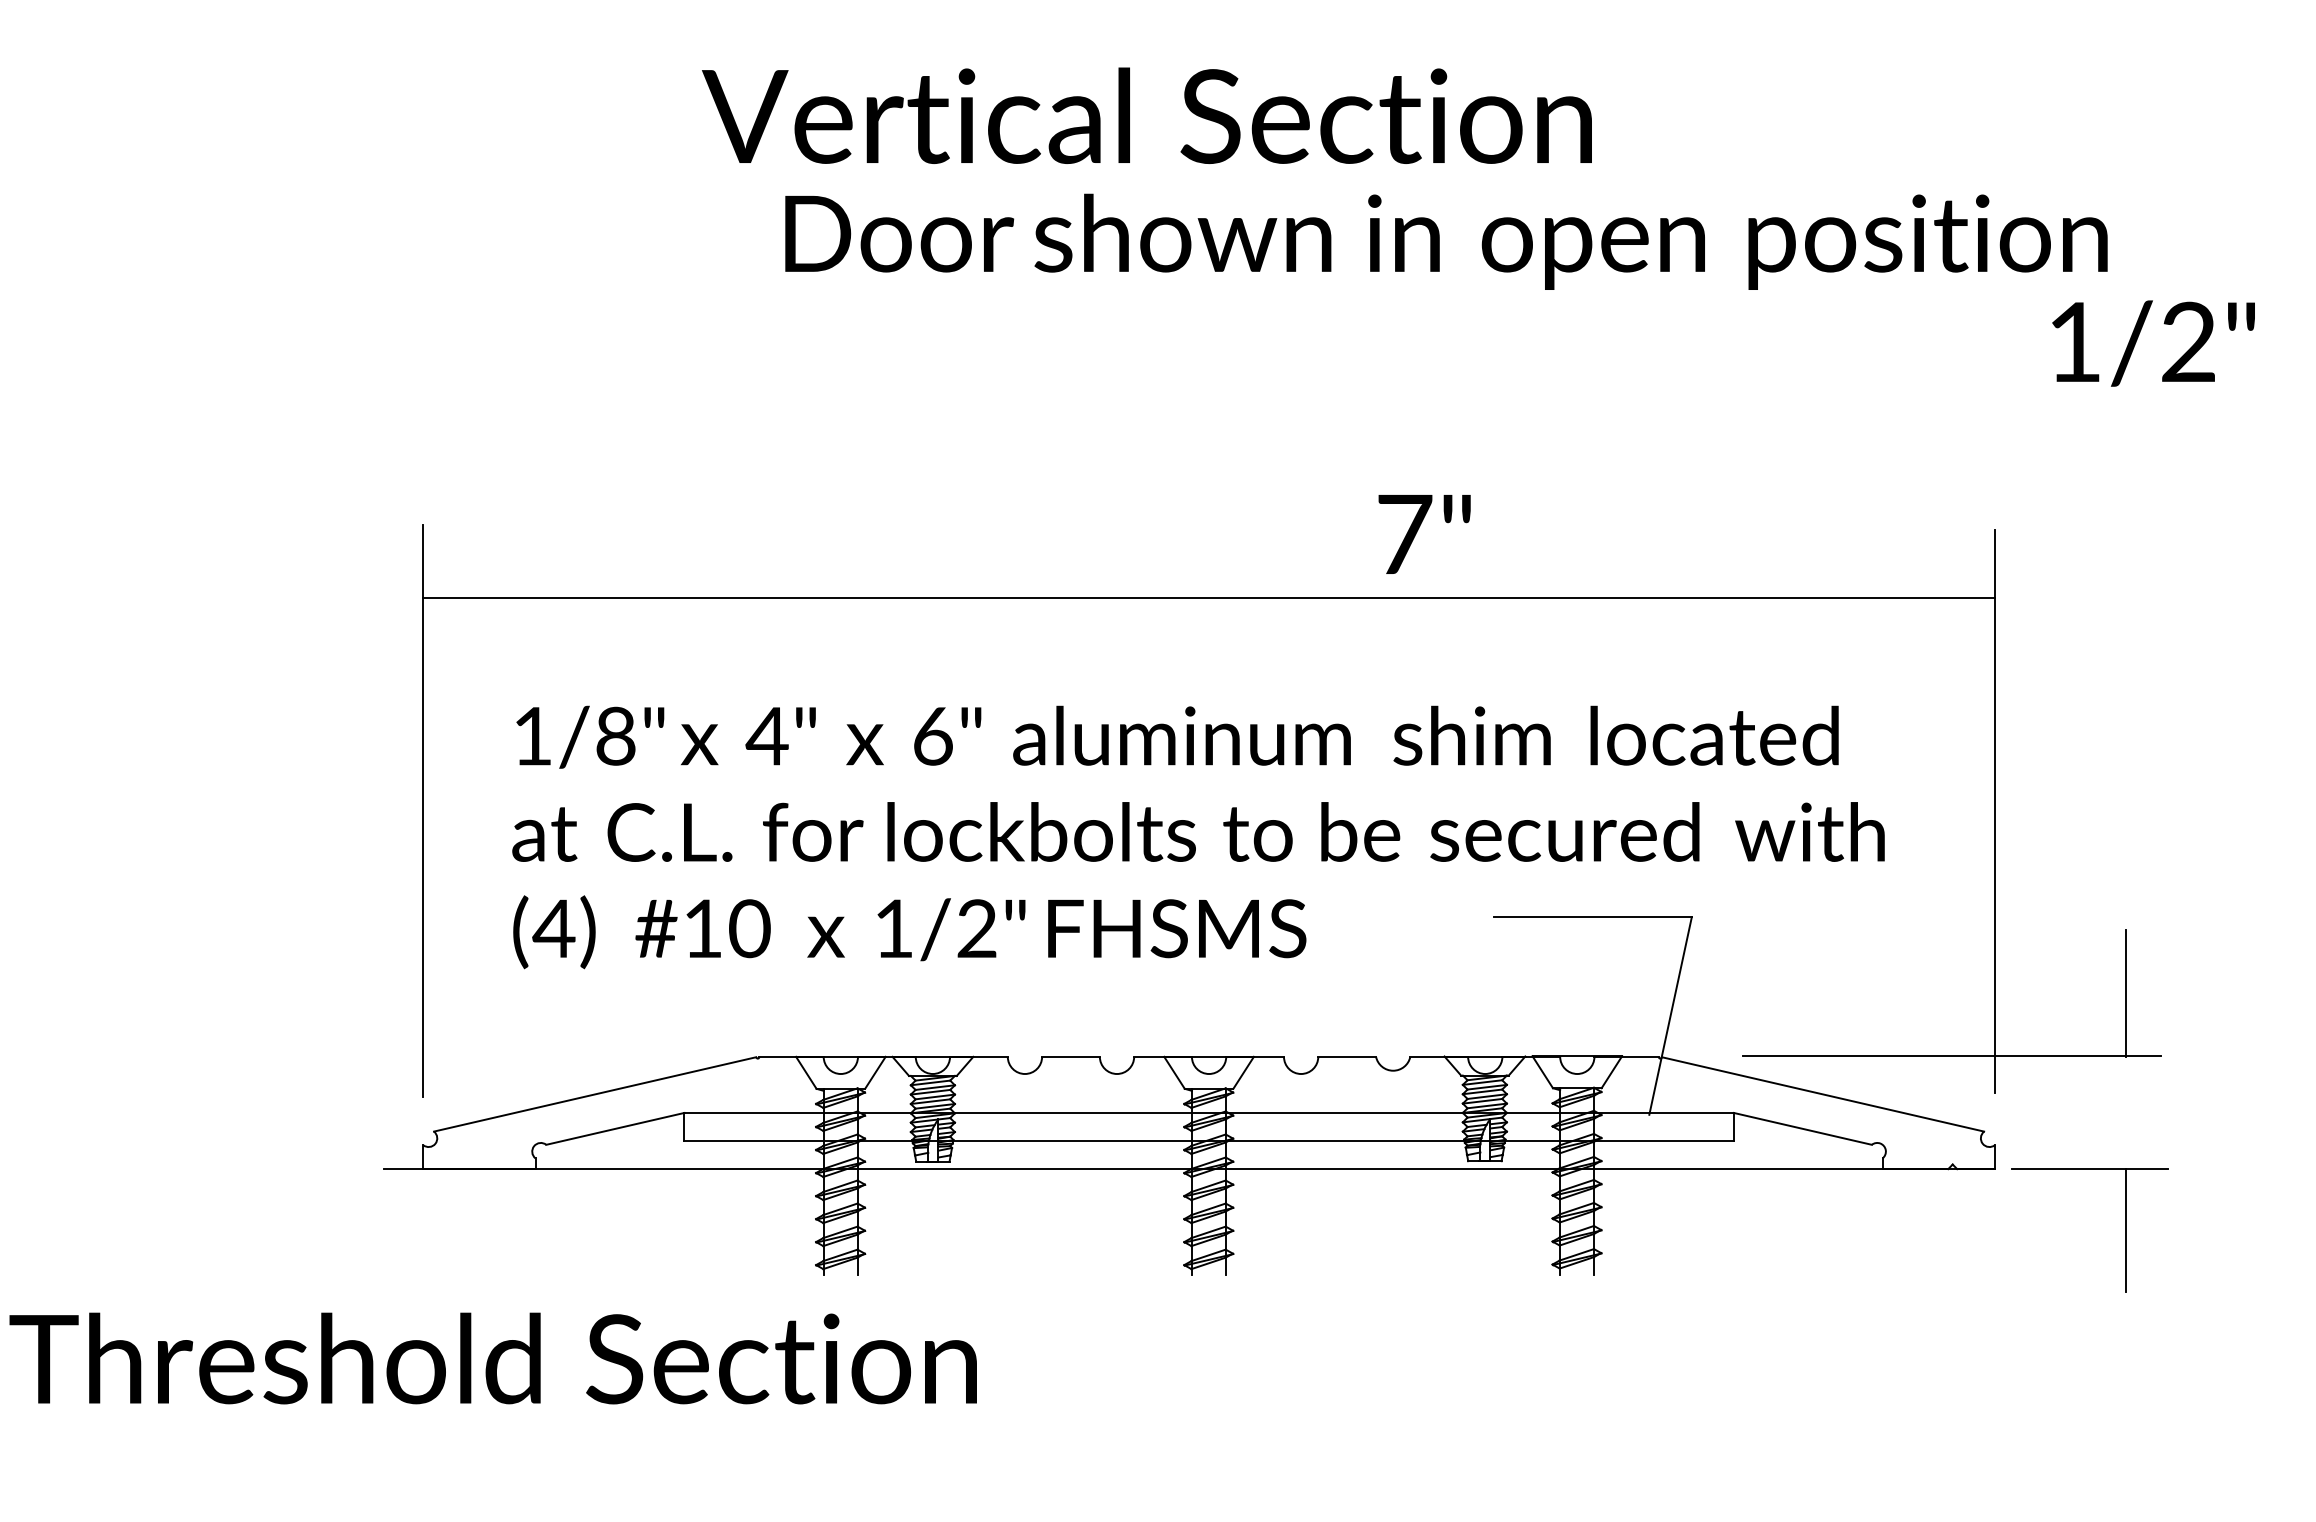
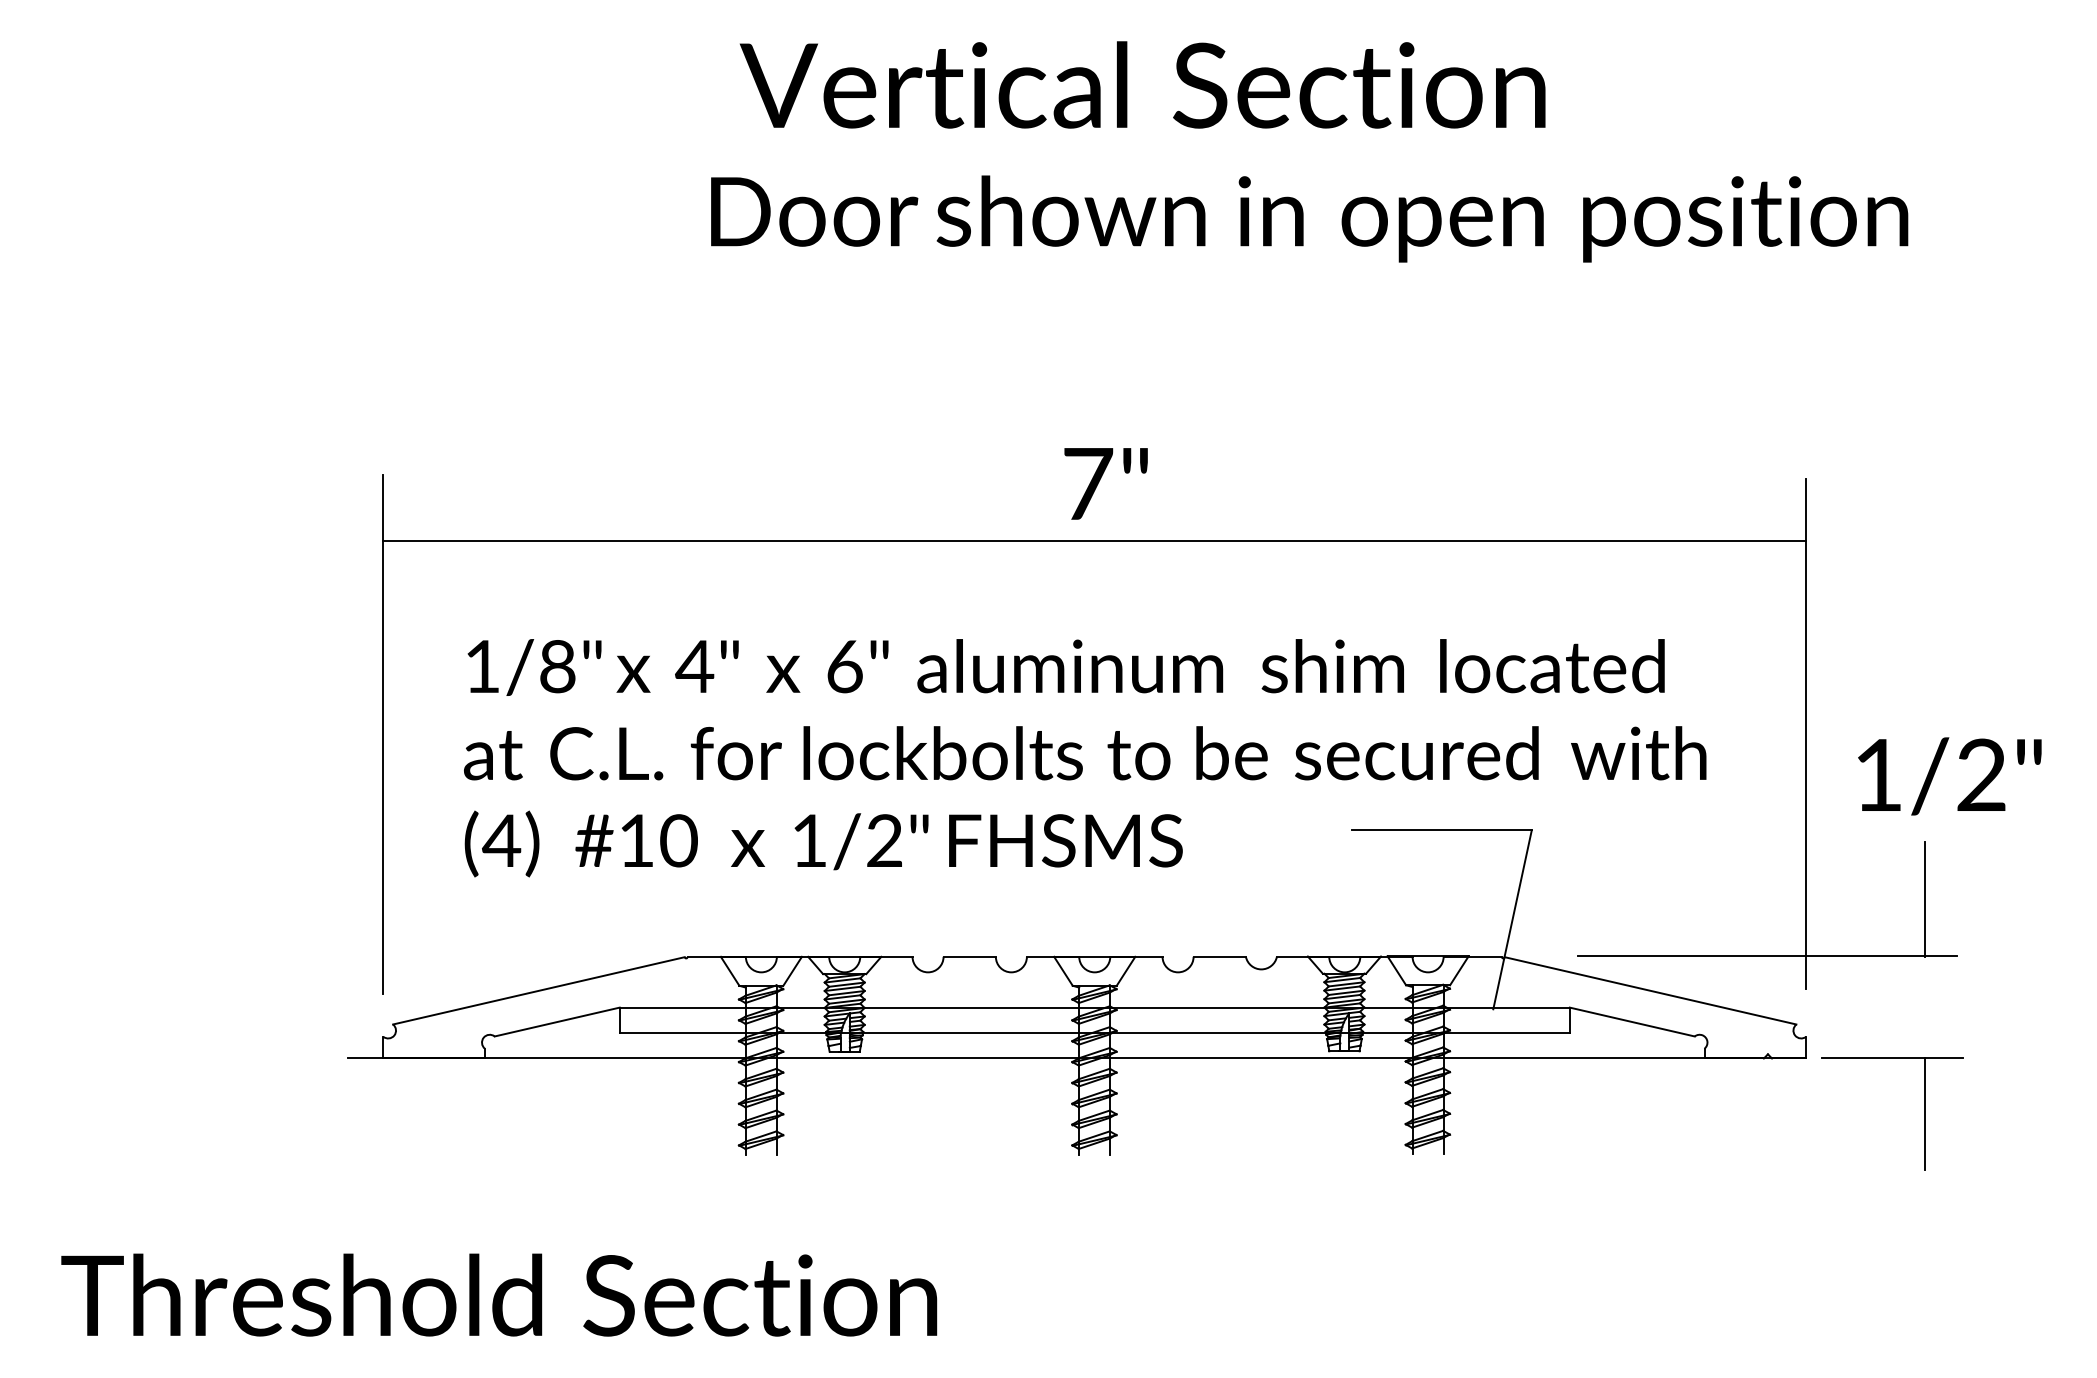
text: (1146, 115) -> (1142, 84), moved
text: (2153, 343) -> (1949, 776), moved
text: (1424, 534) -> (1105, 483), moved
text: (492, 1358) -> (498, 1295), moved

